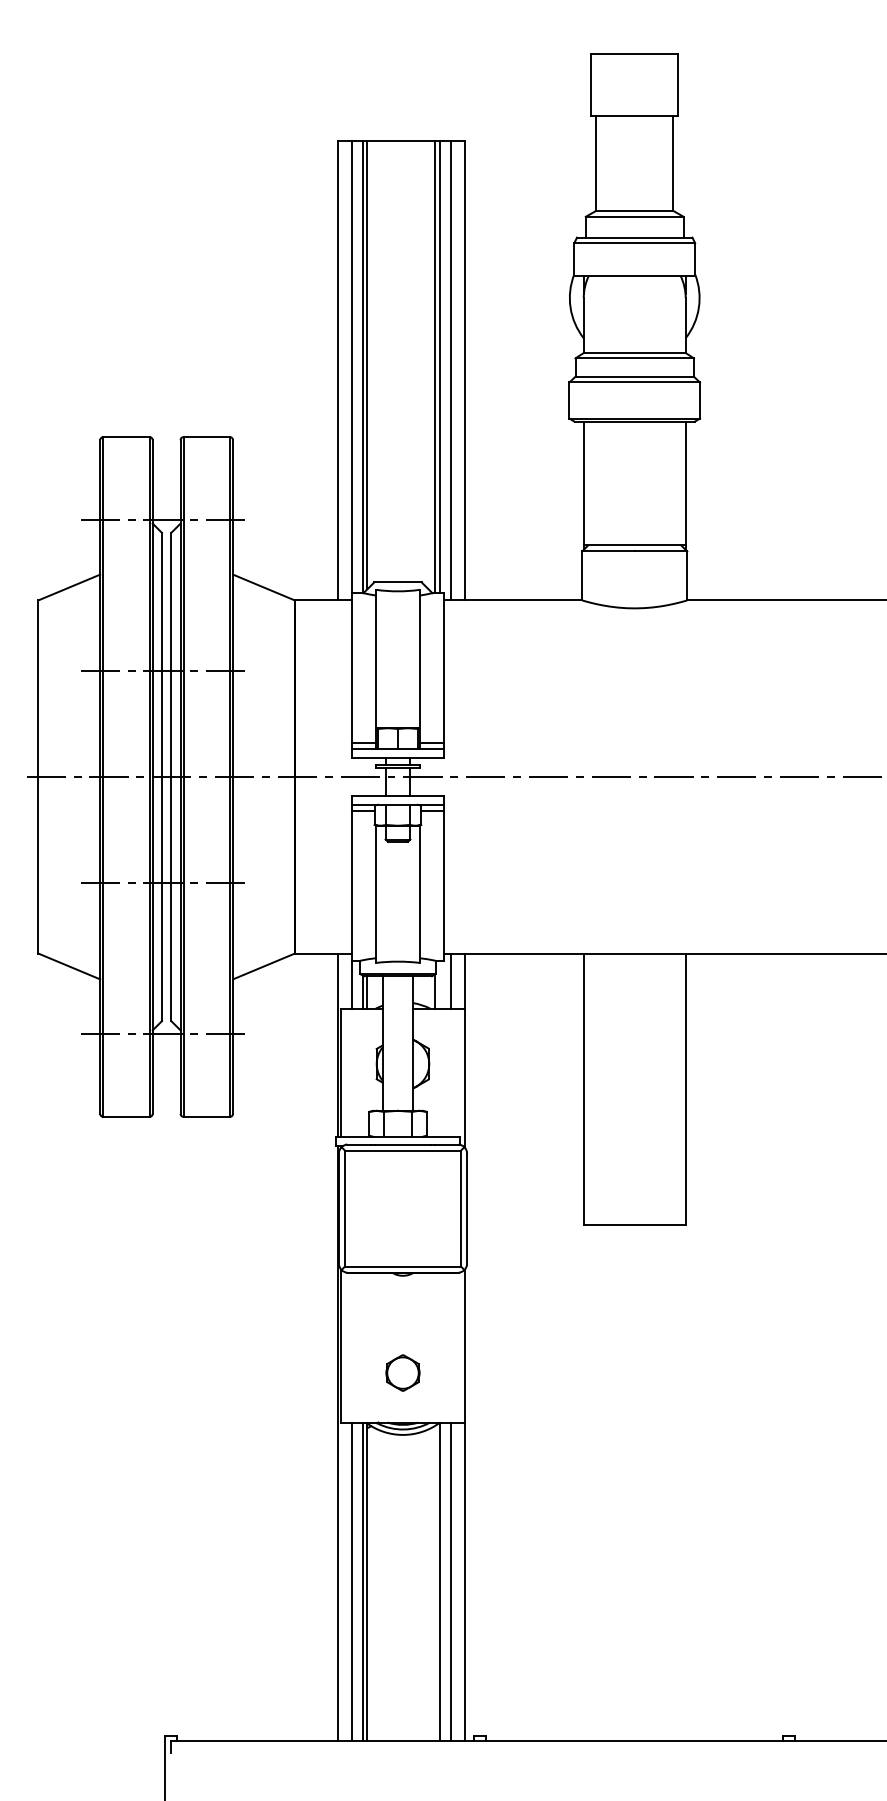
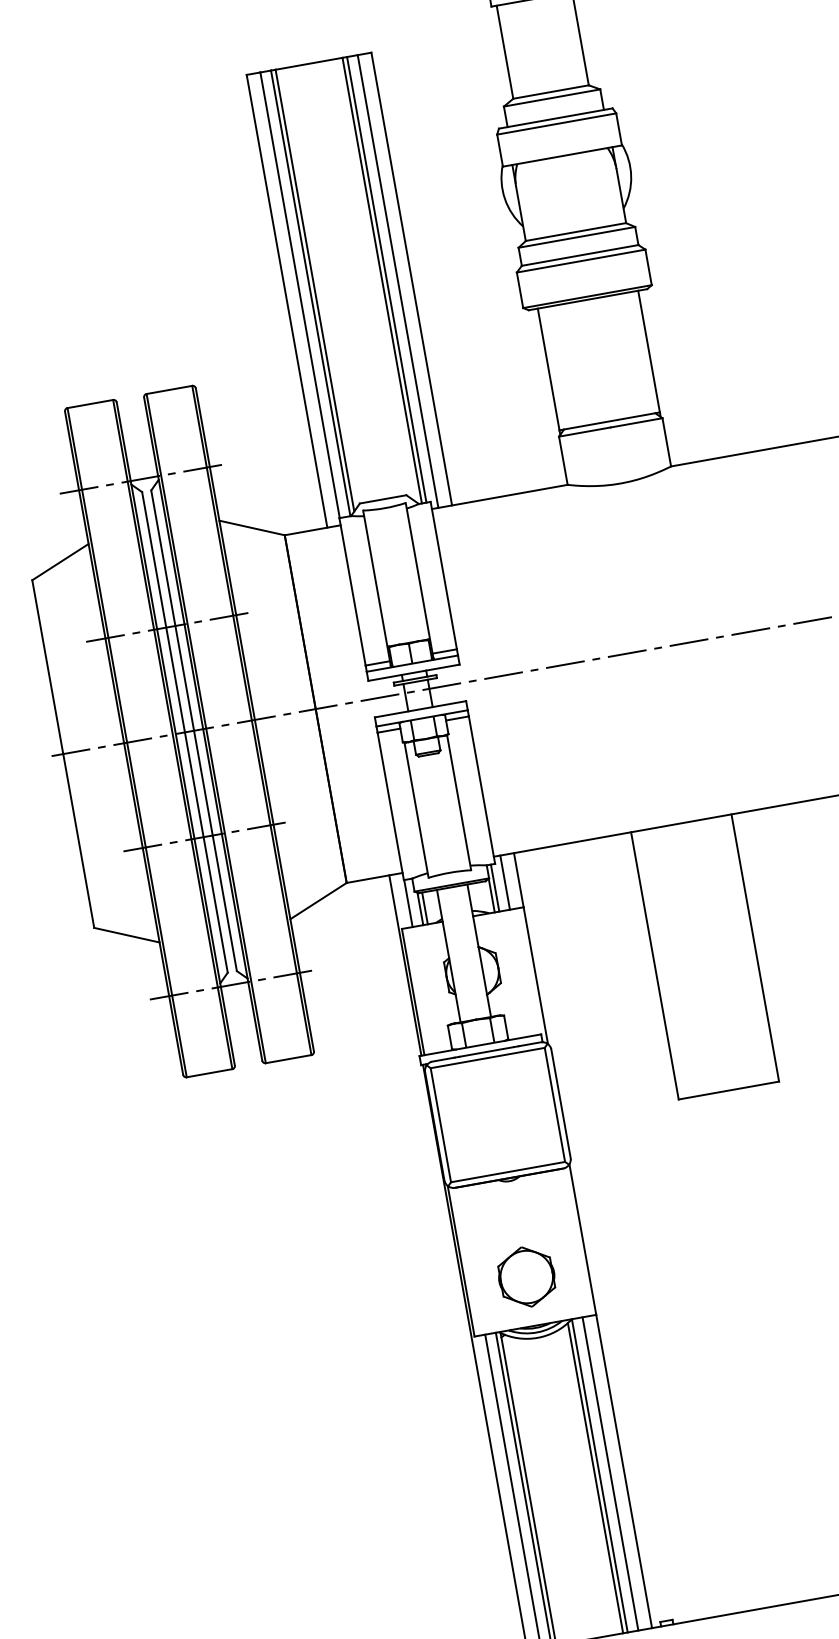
line: (440, 984) -> (495, 887), added
part: (402, 1372) -> (526, 1276), size x1.67
line: (435, 1582) -> (595, 1477), added

